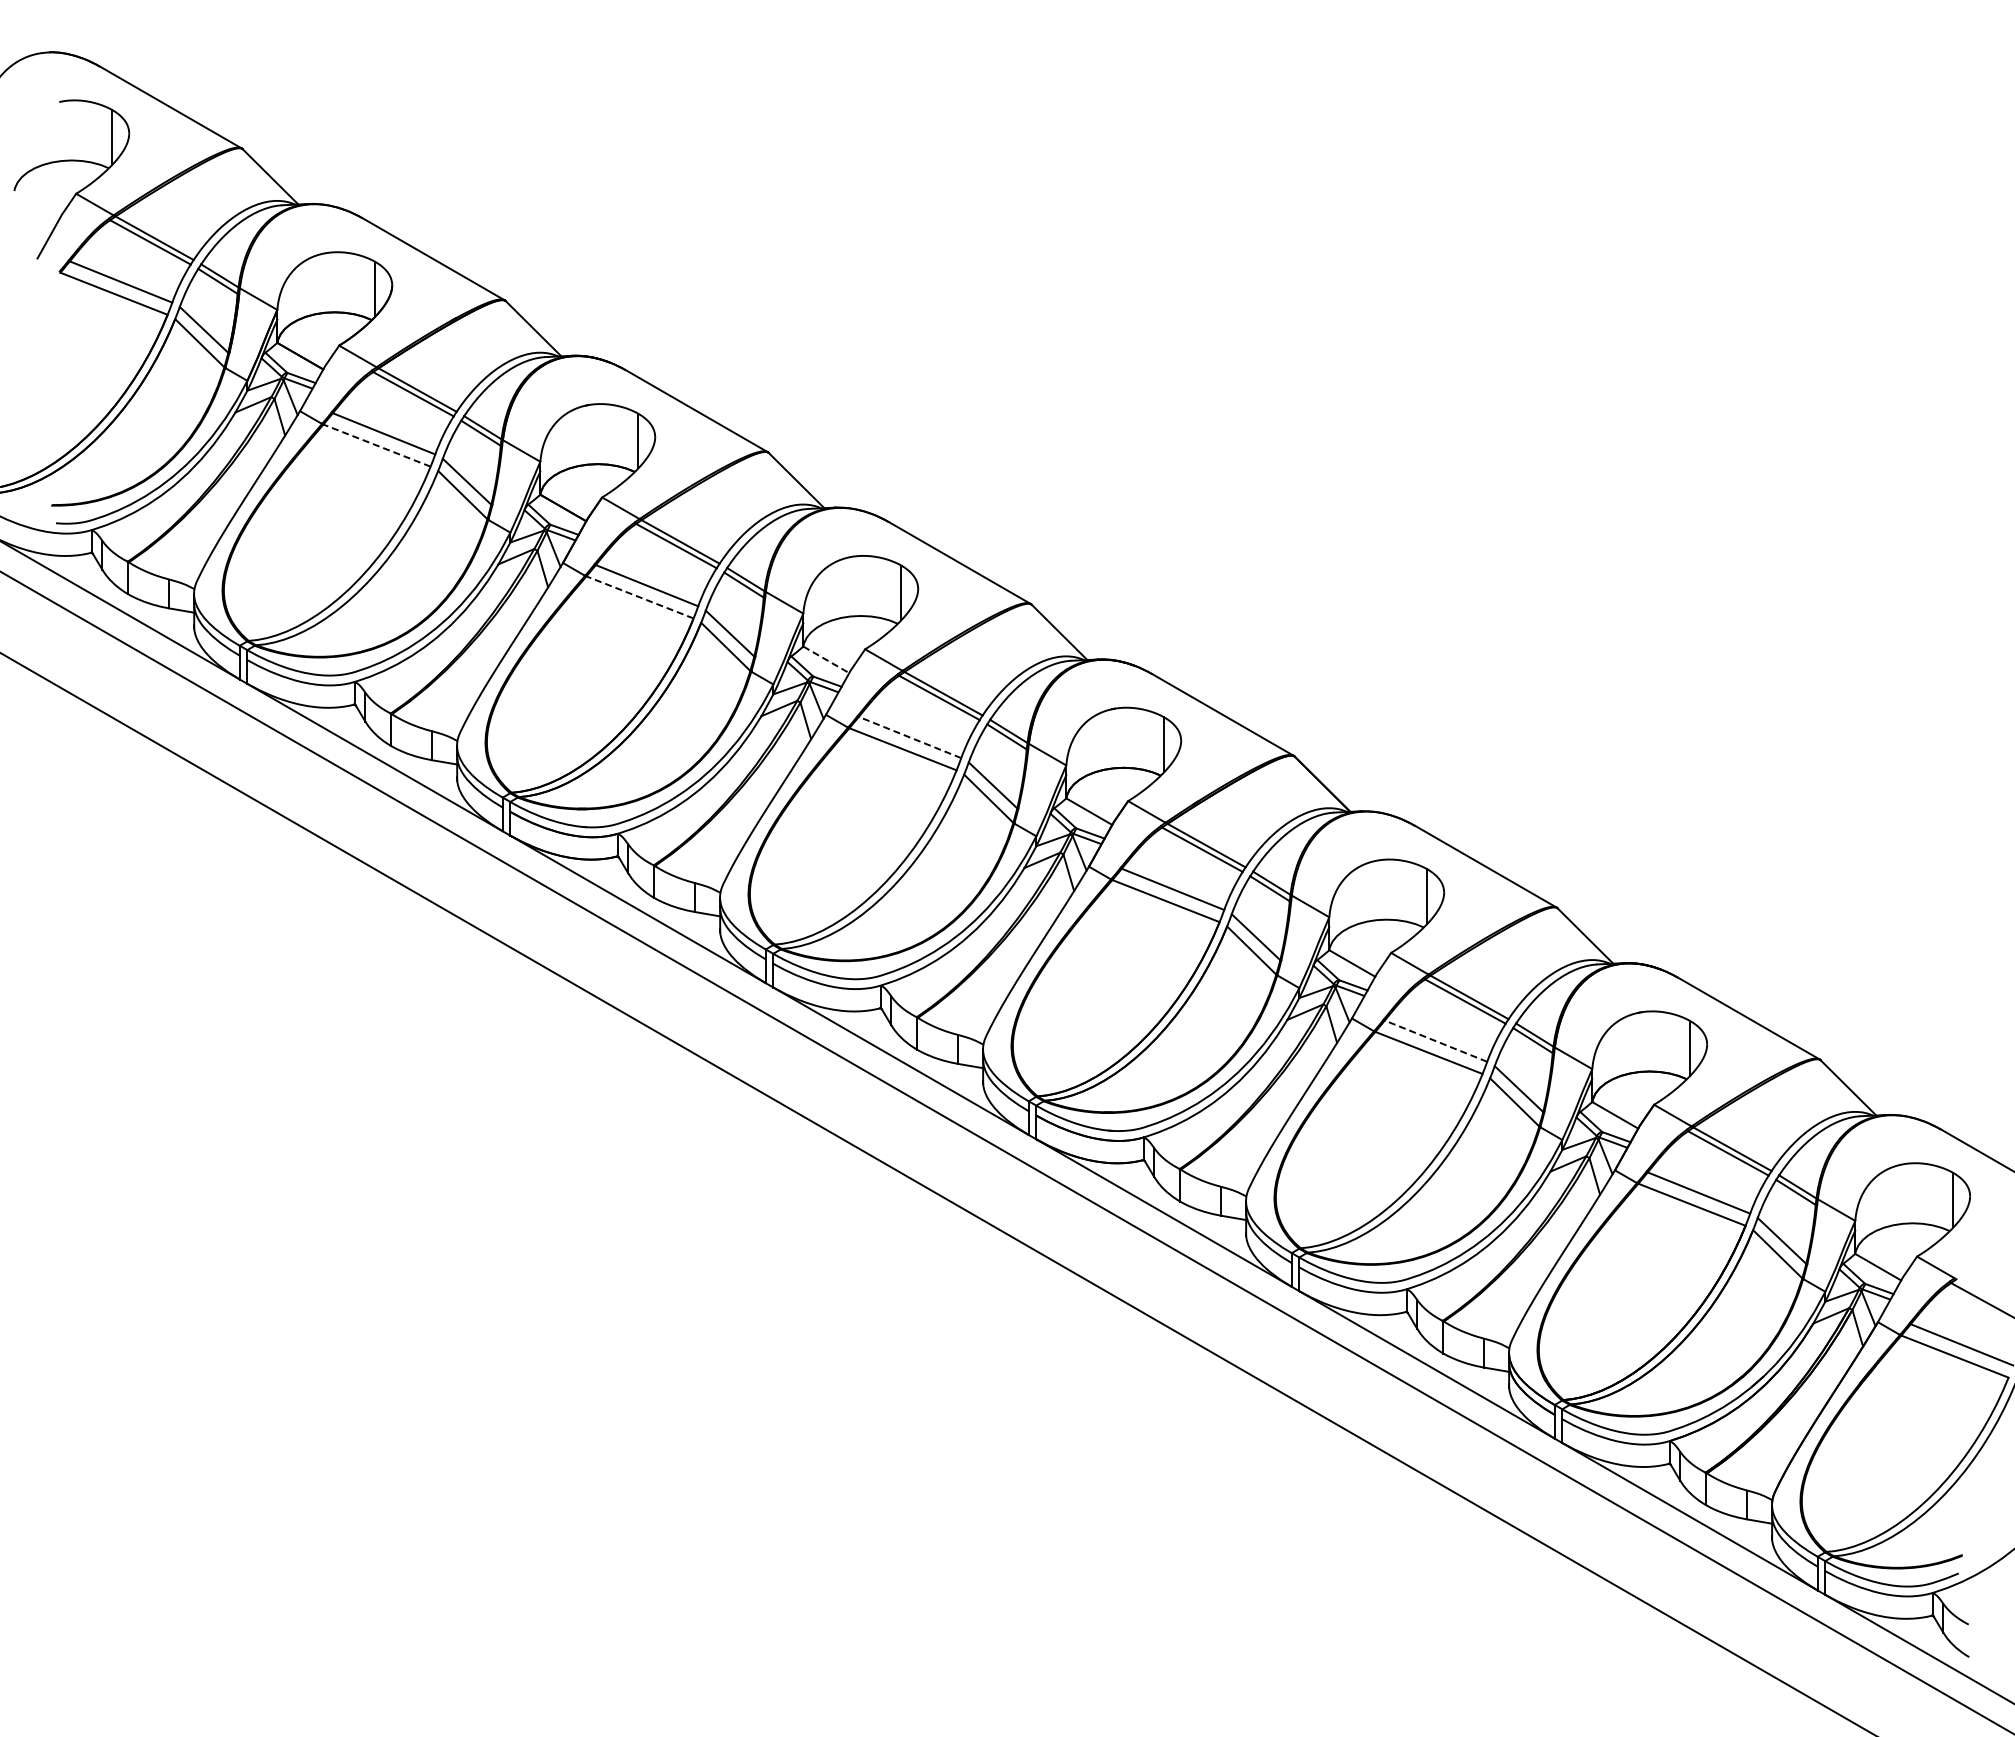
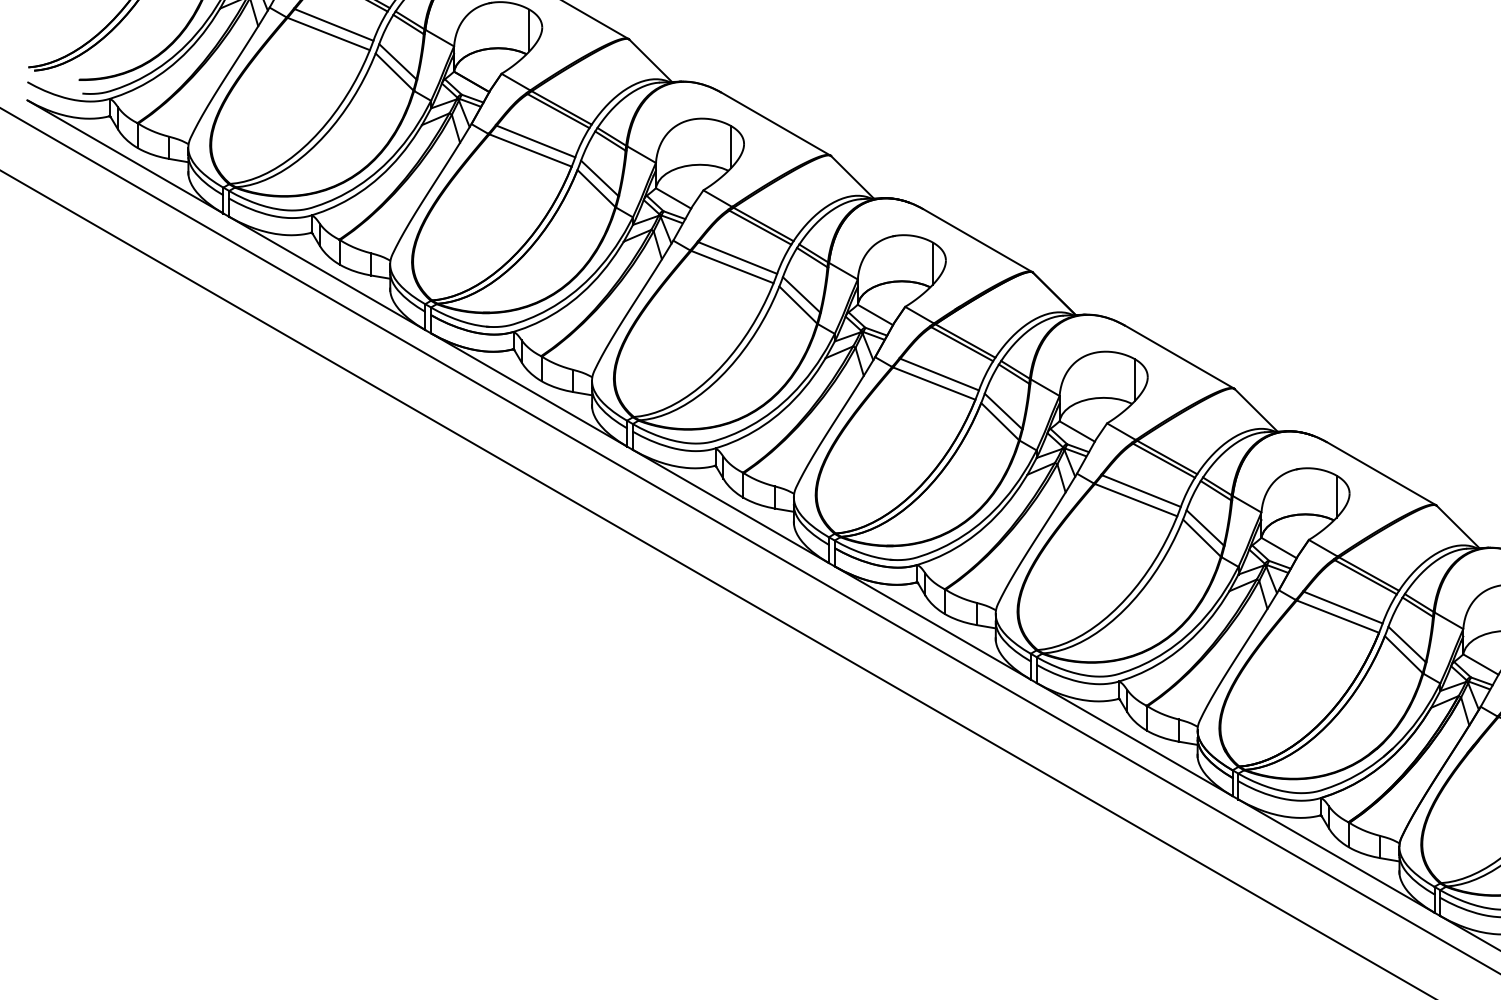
line: (377, 445) -> (329, 33), dashed -> solid
line: (640, 597) -> (530, 150), dashed -> solid
line: (826, 659) -> (673, 198), dashed -> solid
line: (909, 737) -> (737, 258), dashed -> solid
line: (1435, 1041) -> (1141, 491), dashed -> solid

